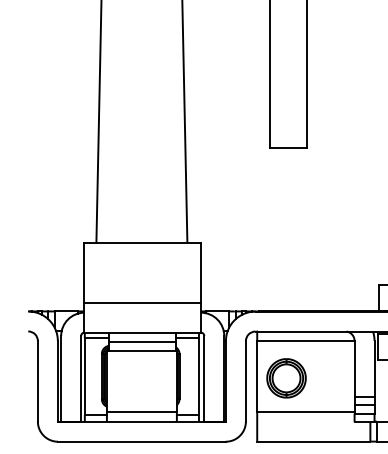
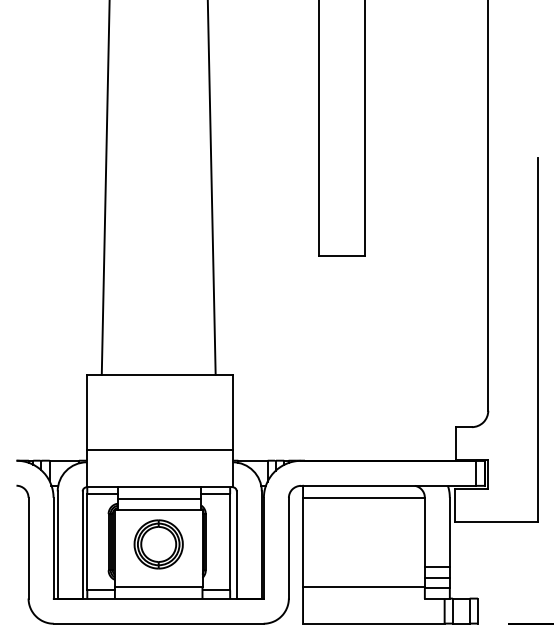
part: (286, 378) -> (158, 544), moved

